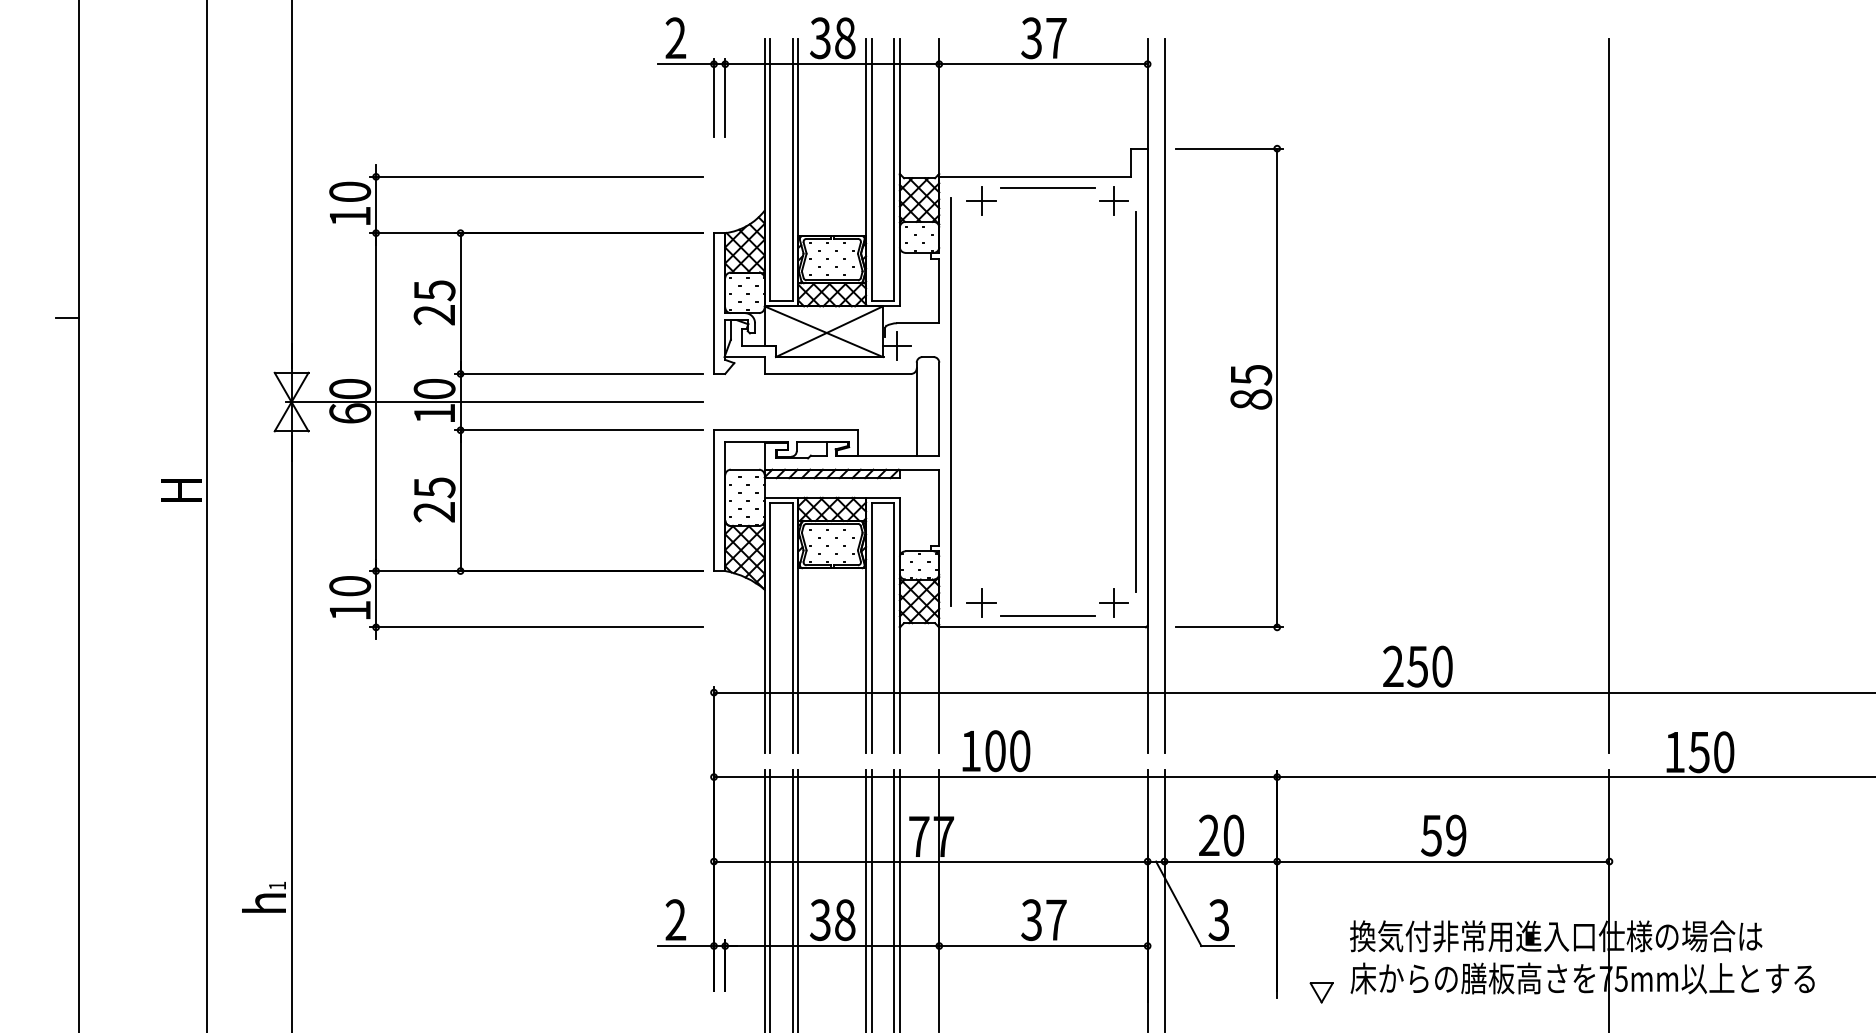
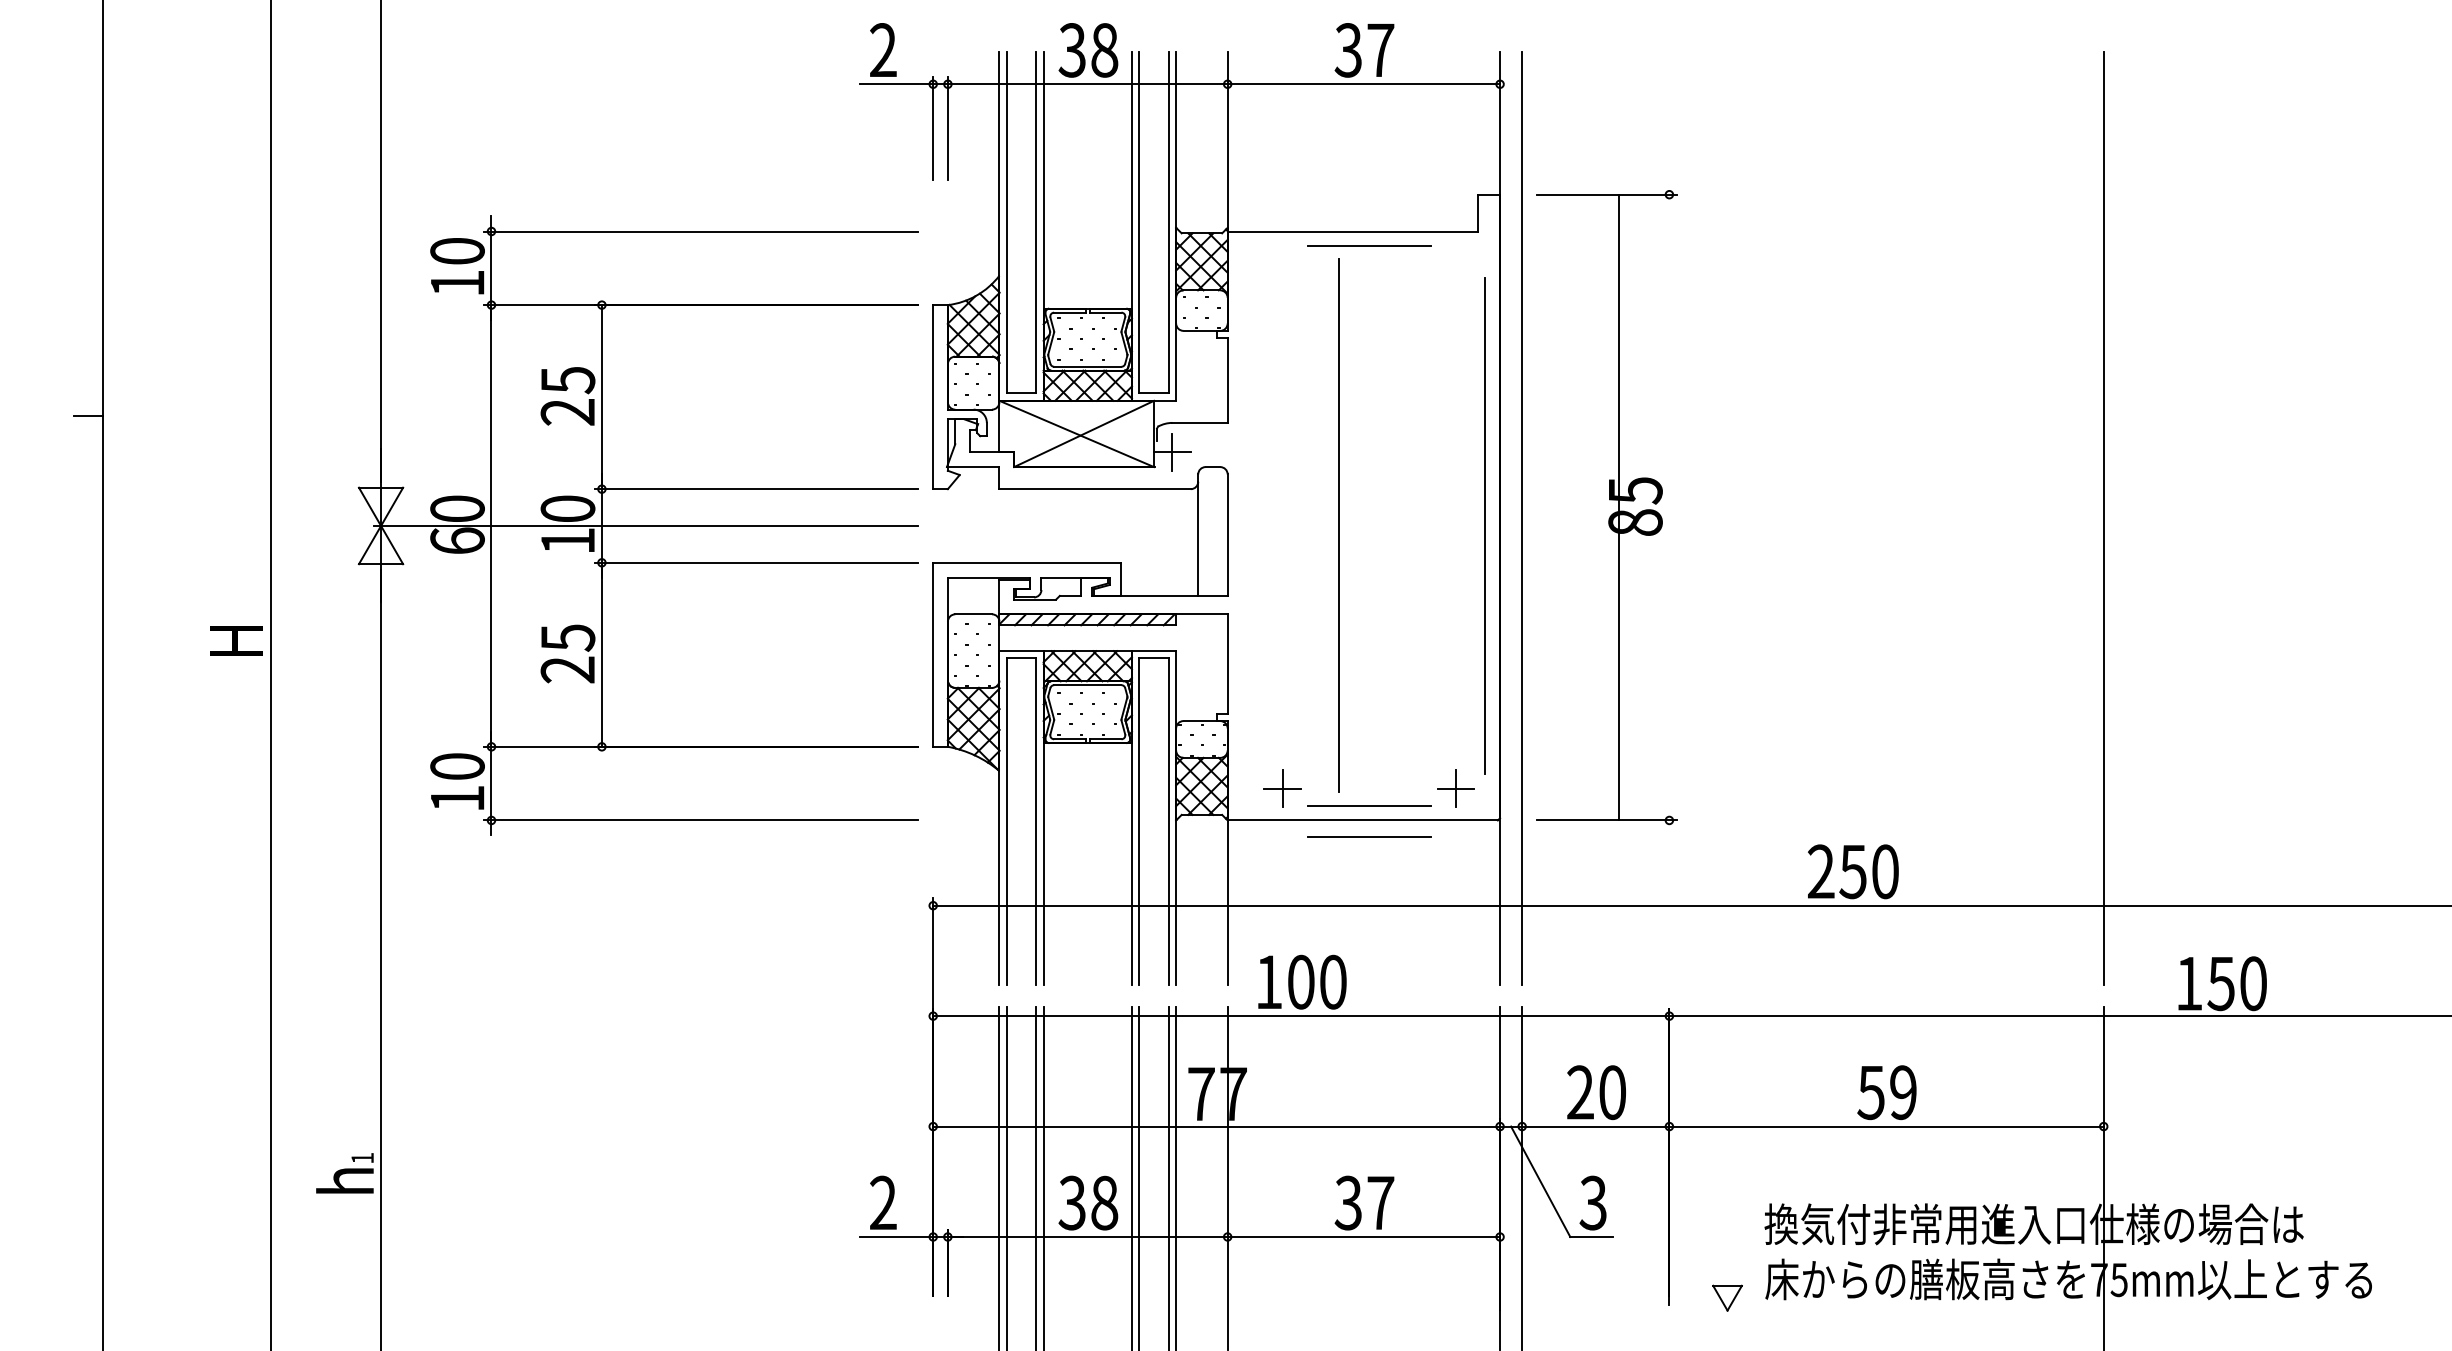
part: (981, 201) -> (1282, 263), removed
part: (1113, 201) -> (1455, 263), removed
line: (1277, 387) -> (1619, 507), moved
line: (949, 401) -> (1338, 525), moved
line: (1047, 639) -> (1369, 836), added

